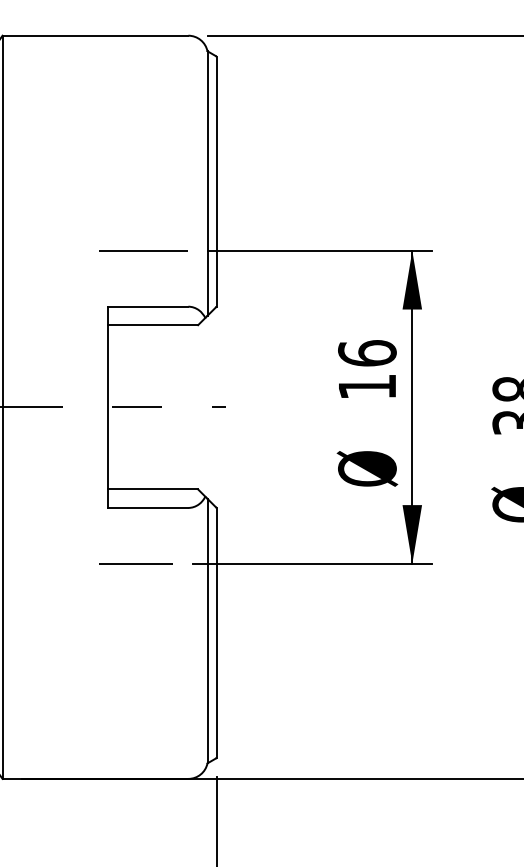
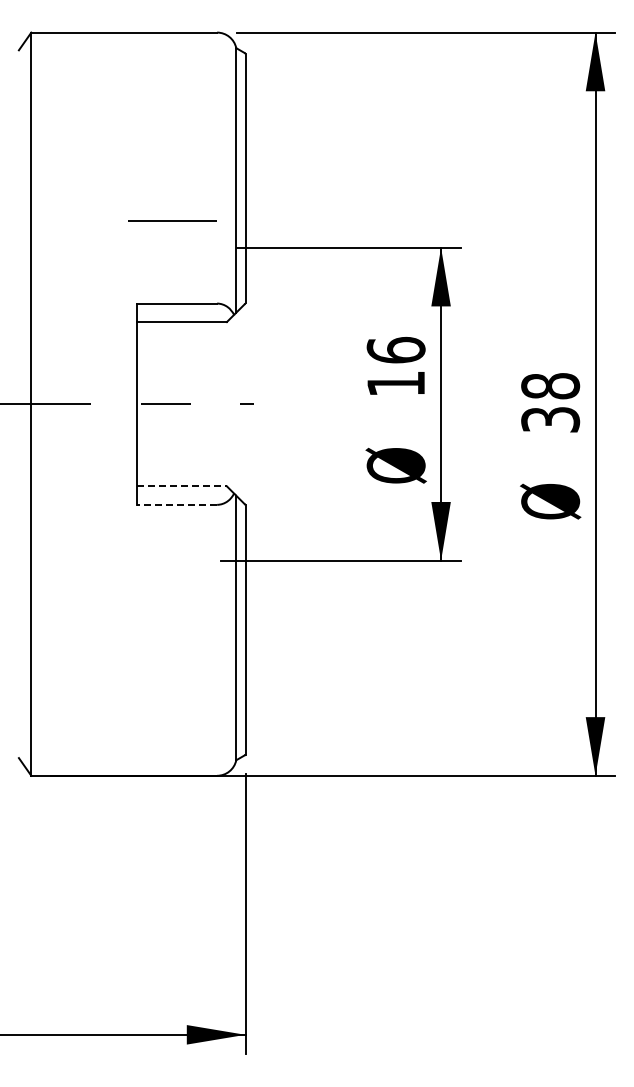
line: (143, 250) -> (172, 220), moved
line: (152, 489) -> (181, 486), solid -> dashed
line: (147, 507) -> (176, 504), solid -> dashed
line: (135, 563) -> (164, 560), removed

